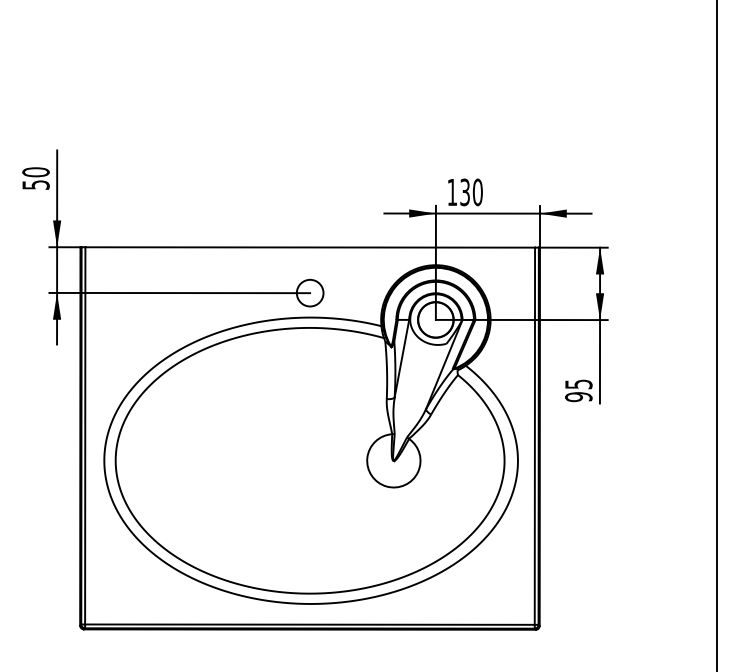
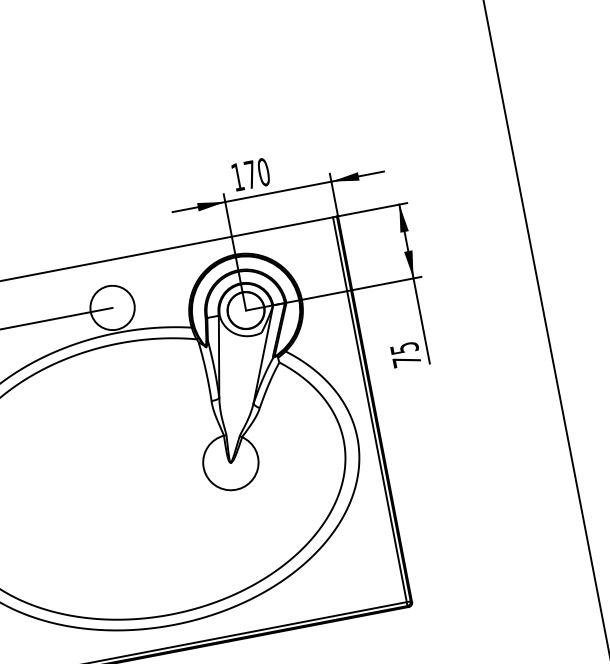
text: (464, 192) -> (250, 174), 130 -> 170
circle: (309, 292) -> (111, 307), size x1.6
text: (578, 397) -> (406, 361), 95 -> 75

